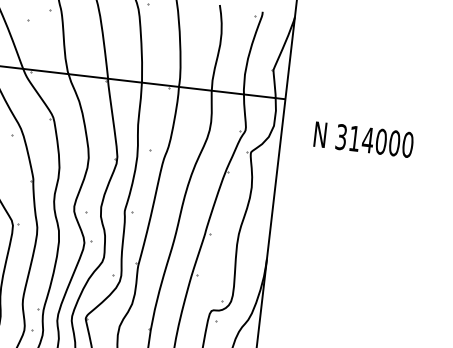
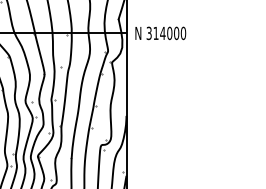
text: (363, 139) -> (160, 33), moved

